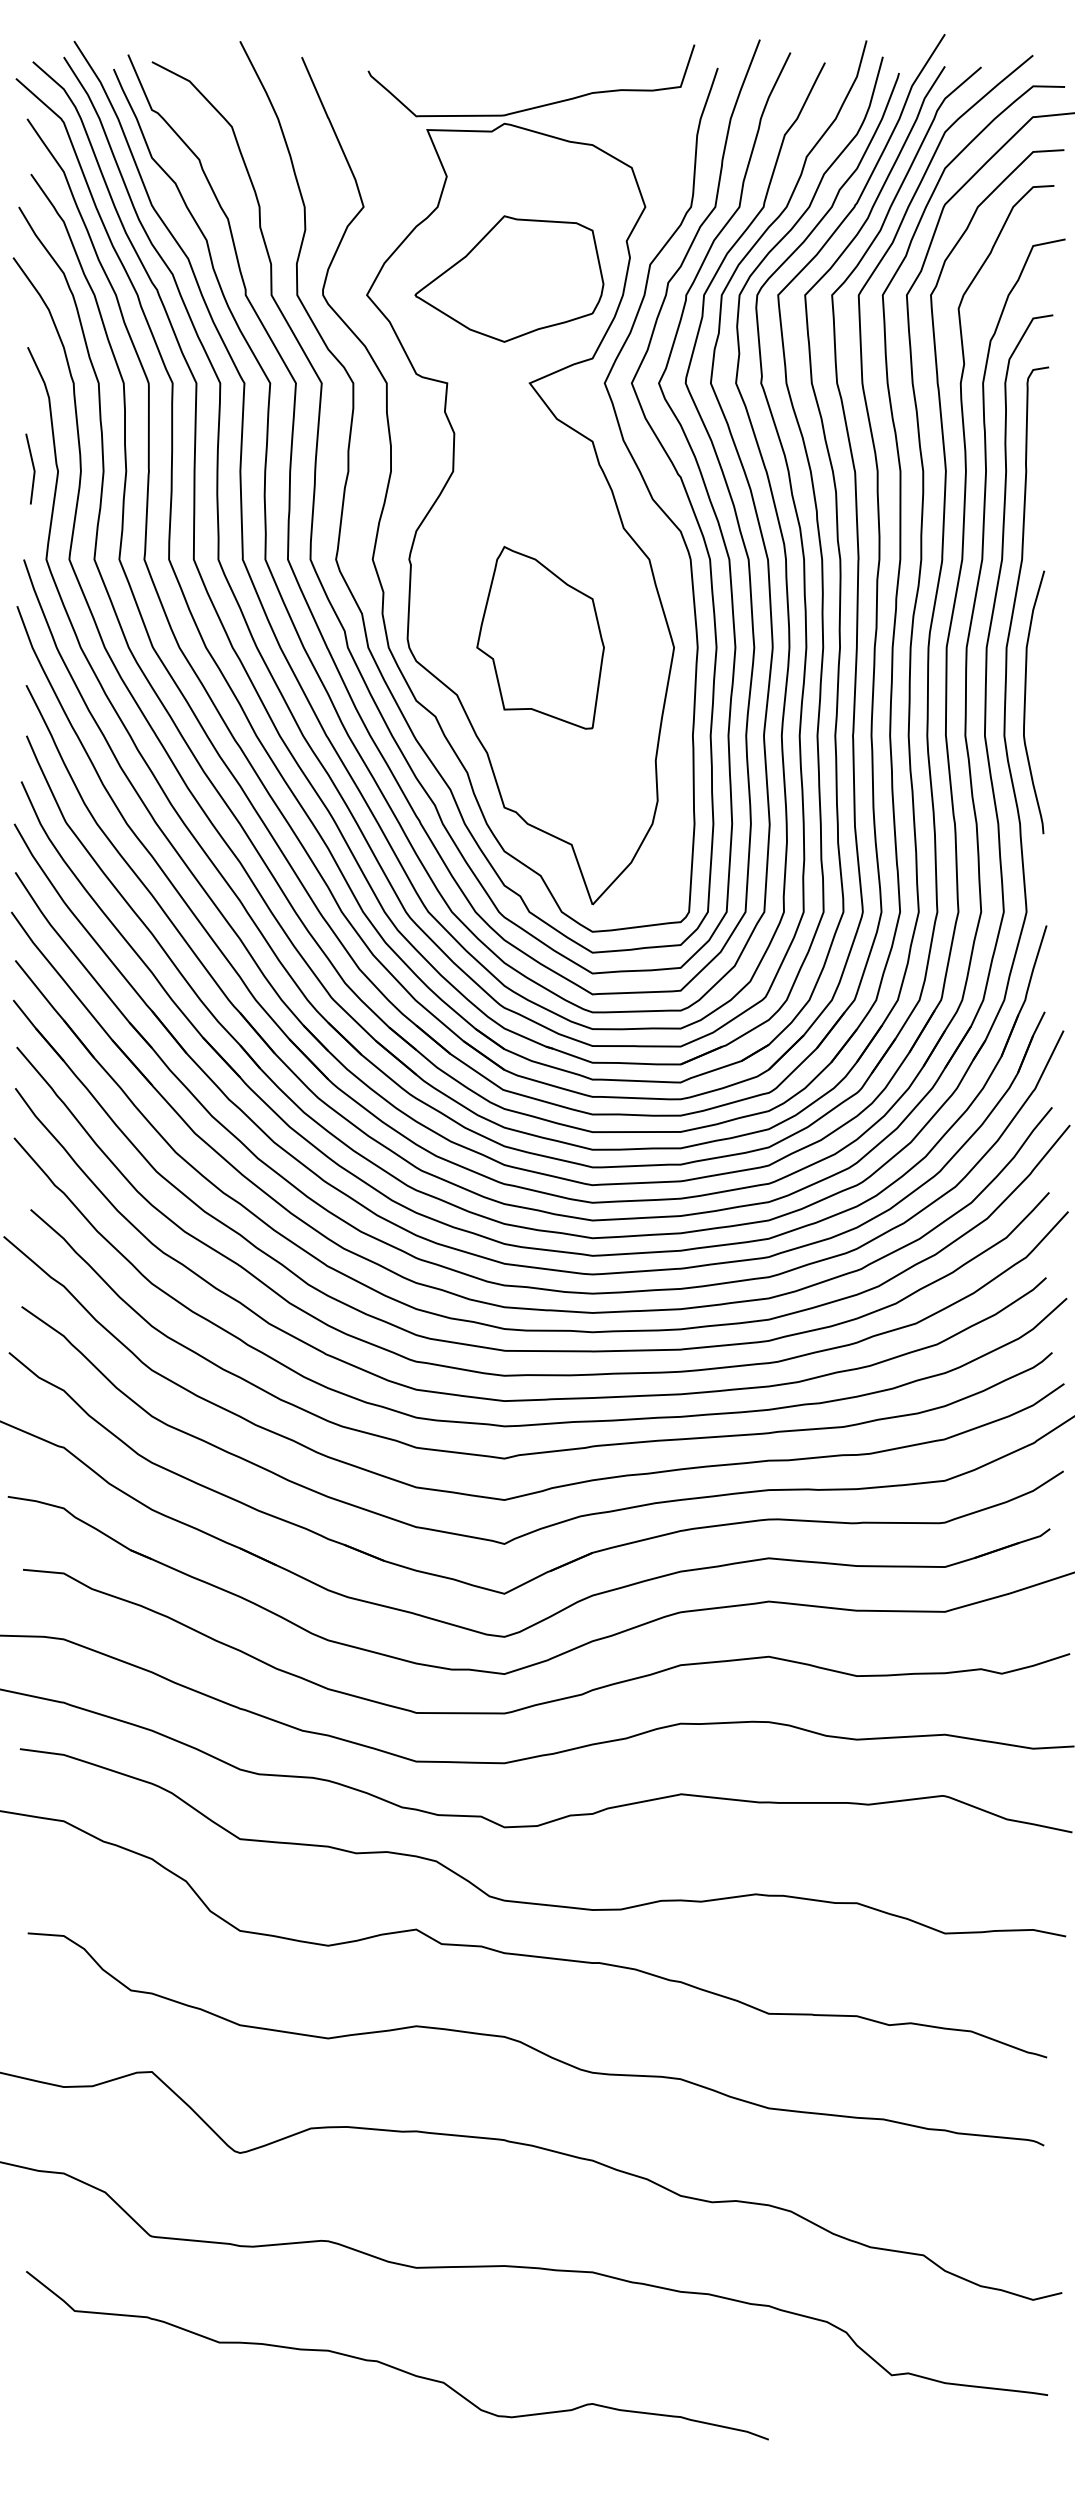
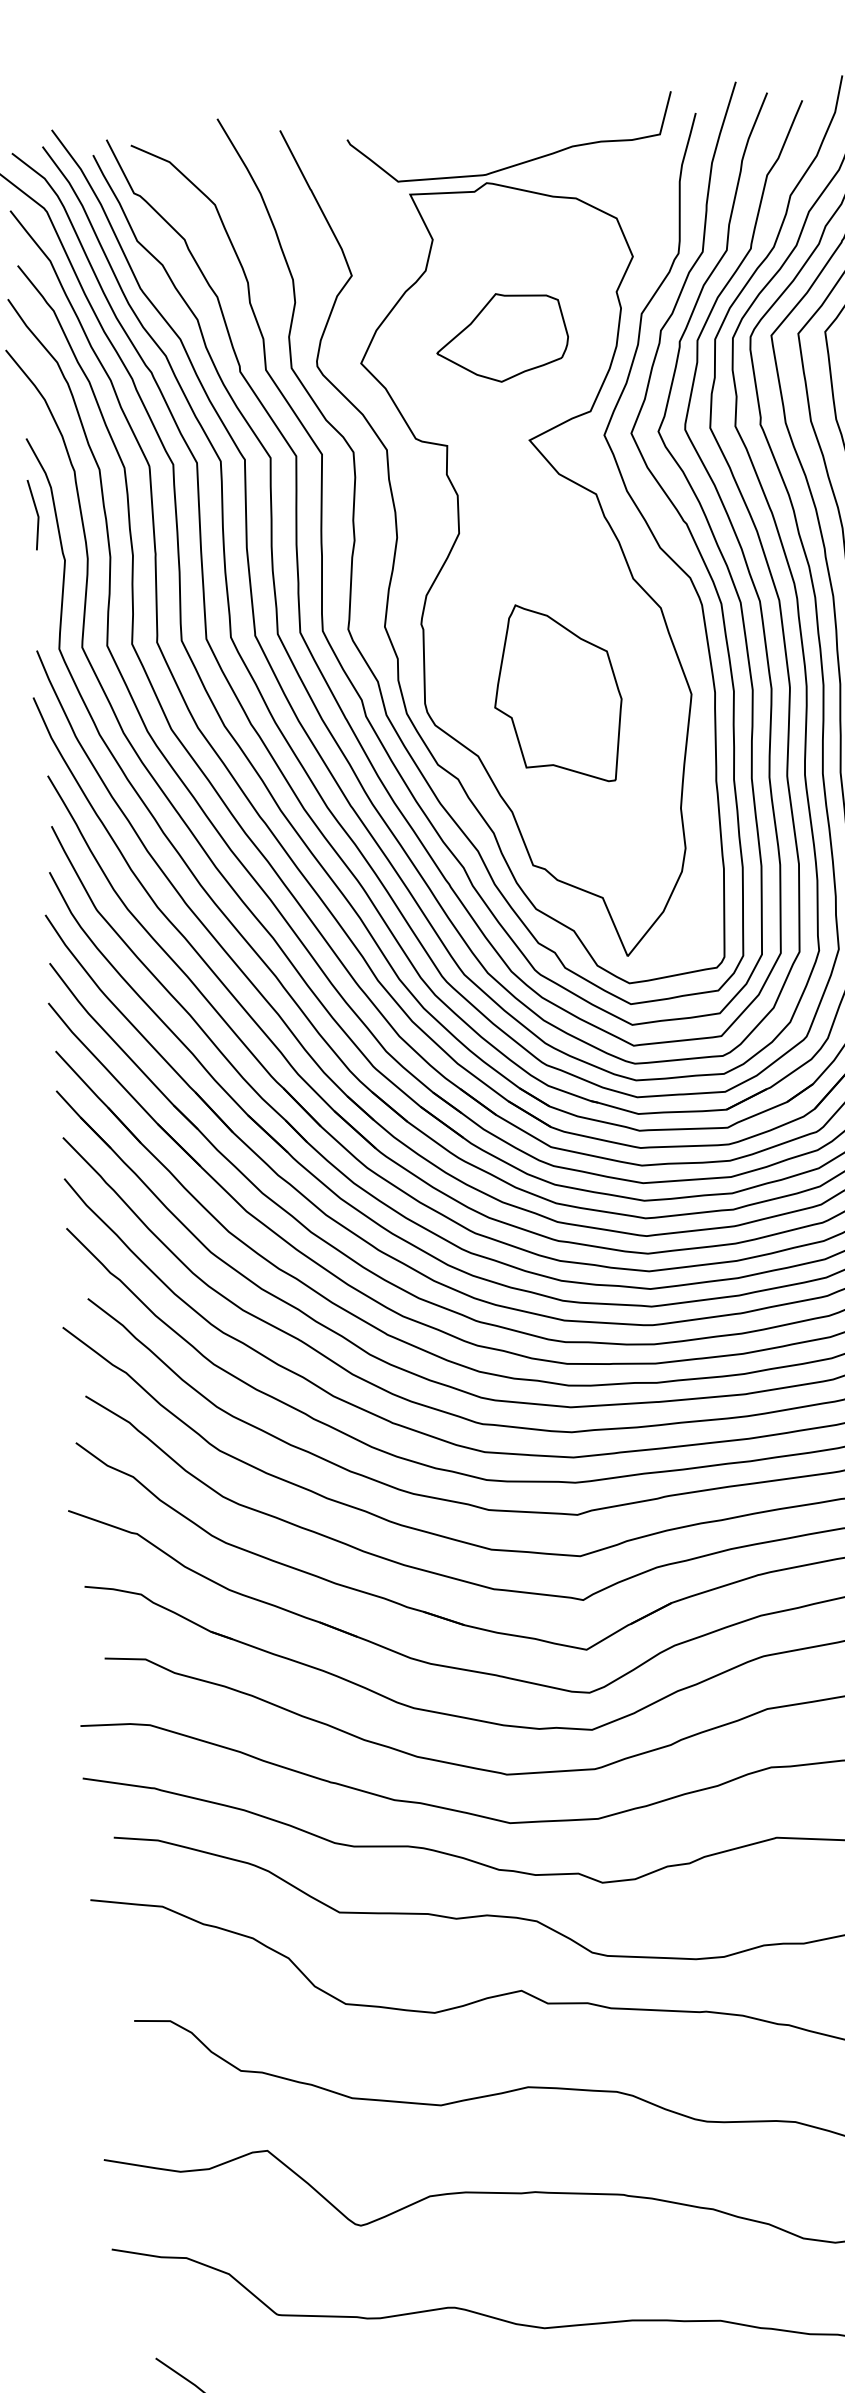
part: (509, 278) -> (502, 337), size x0.7
line: (32, 467) -> (36, 513), moved

